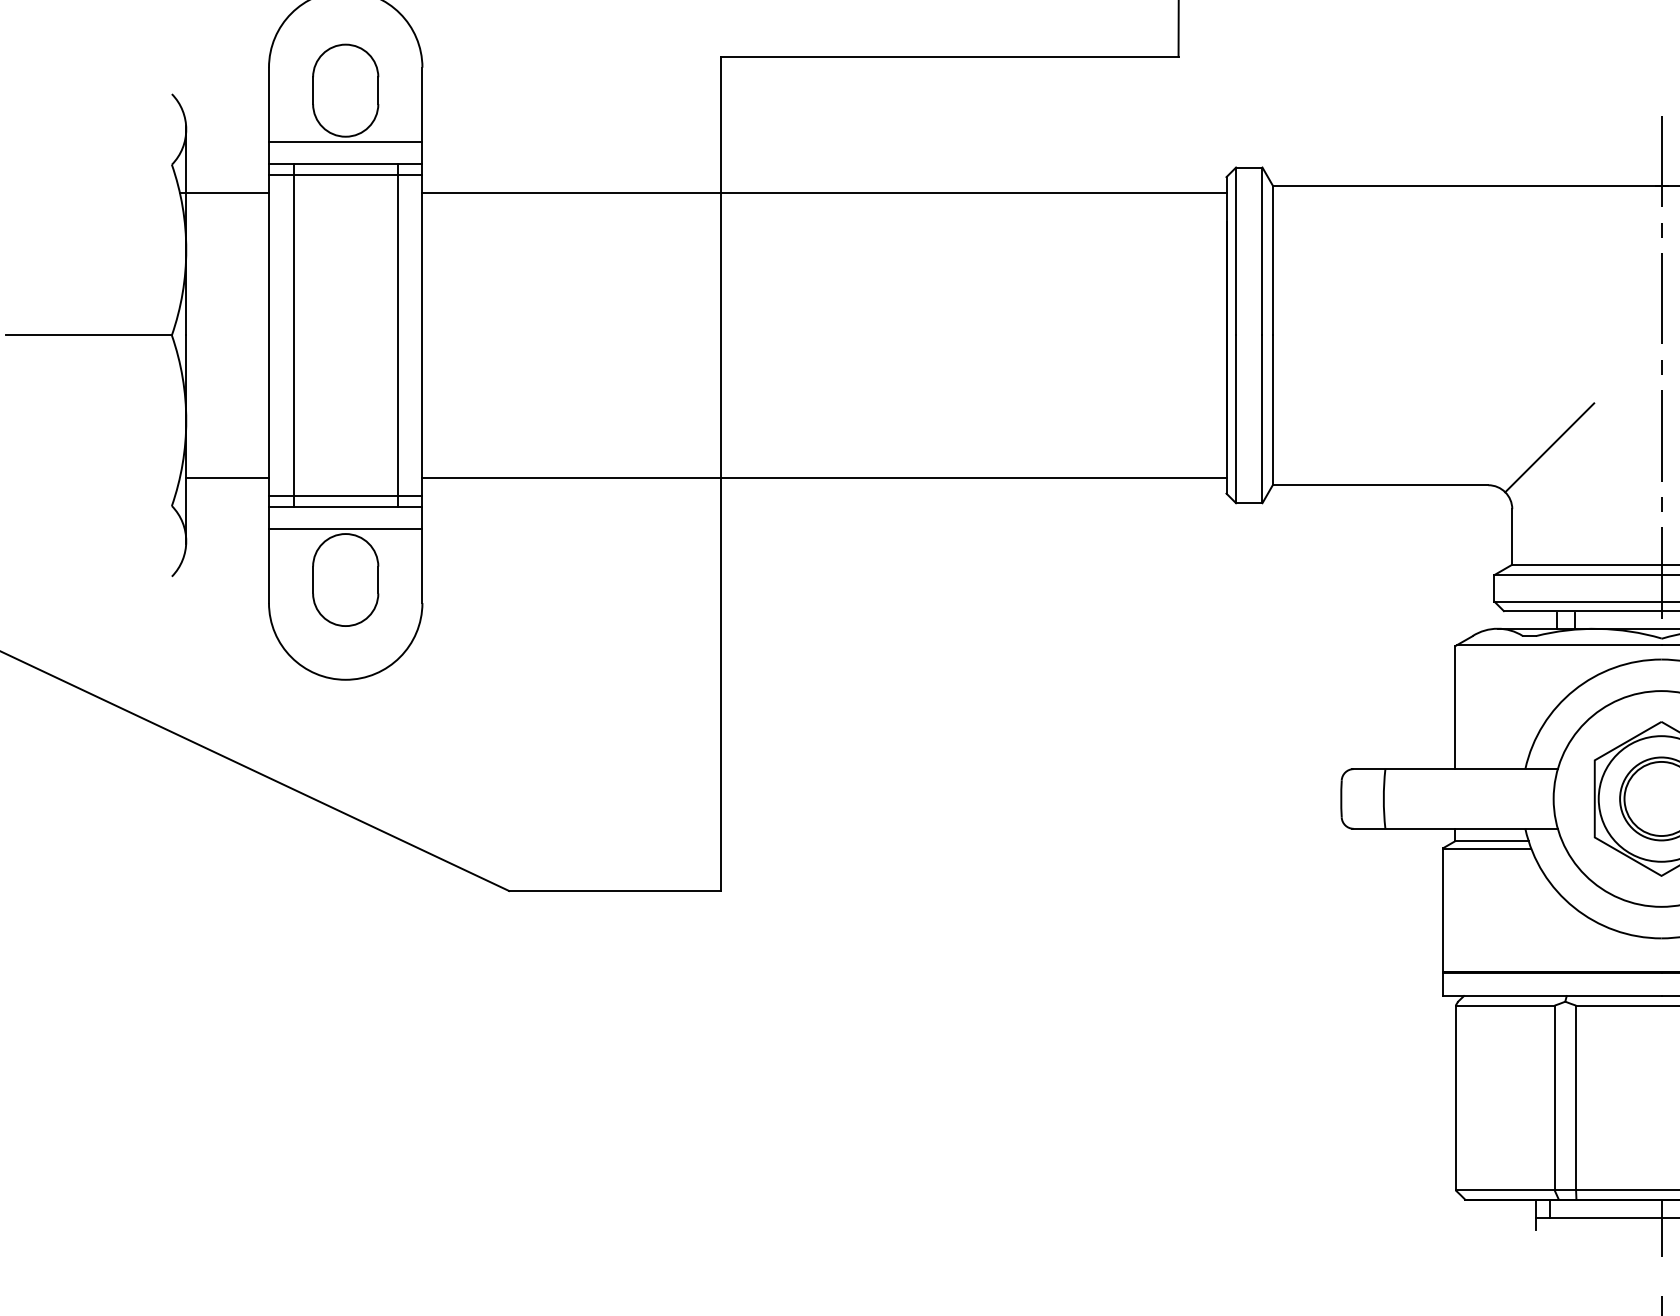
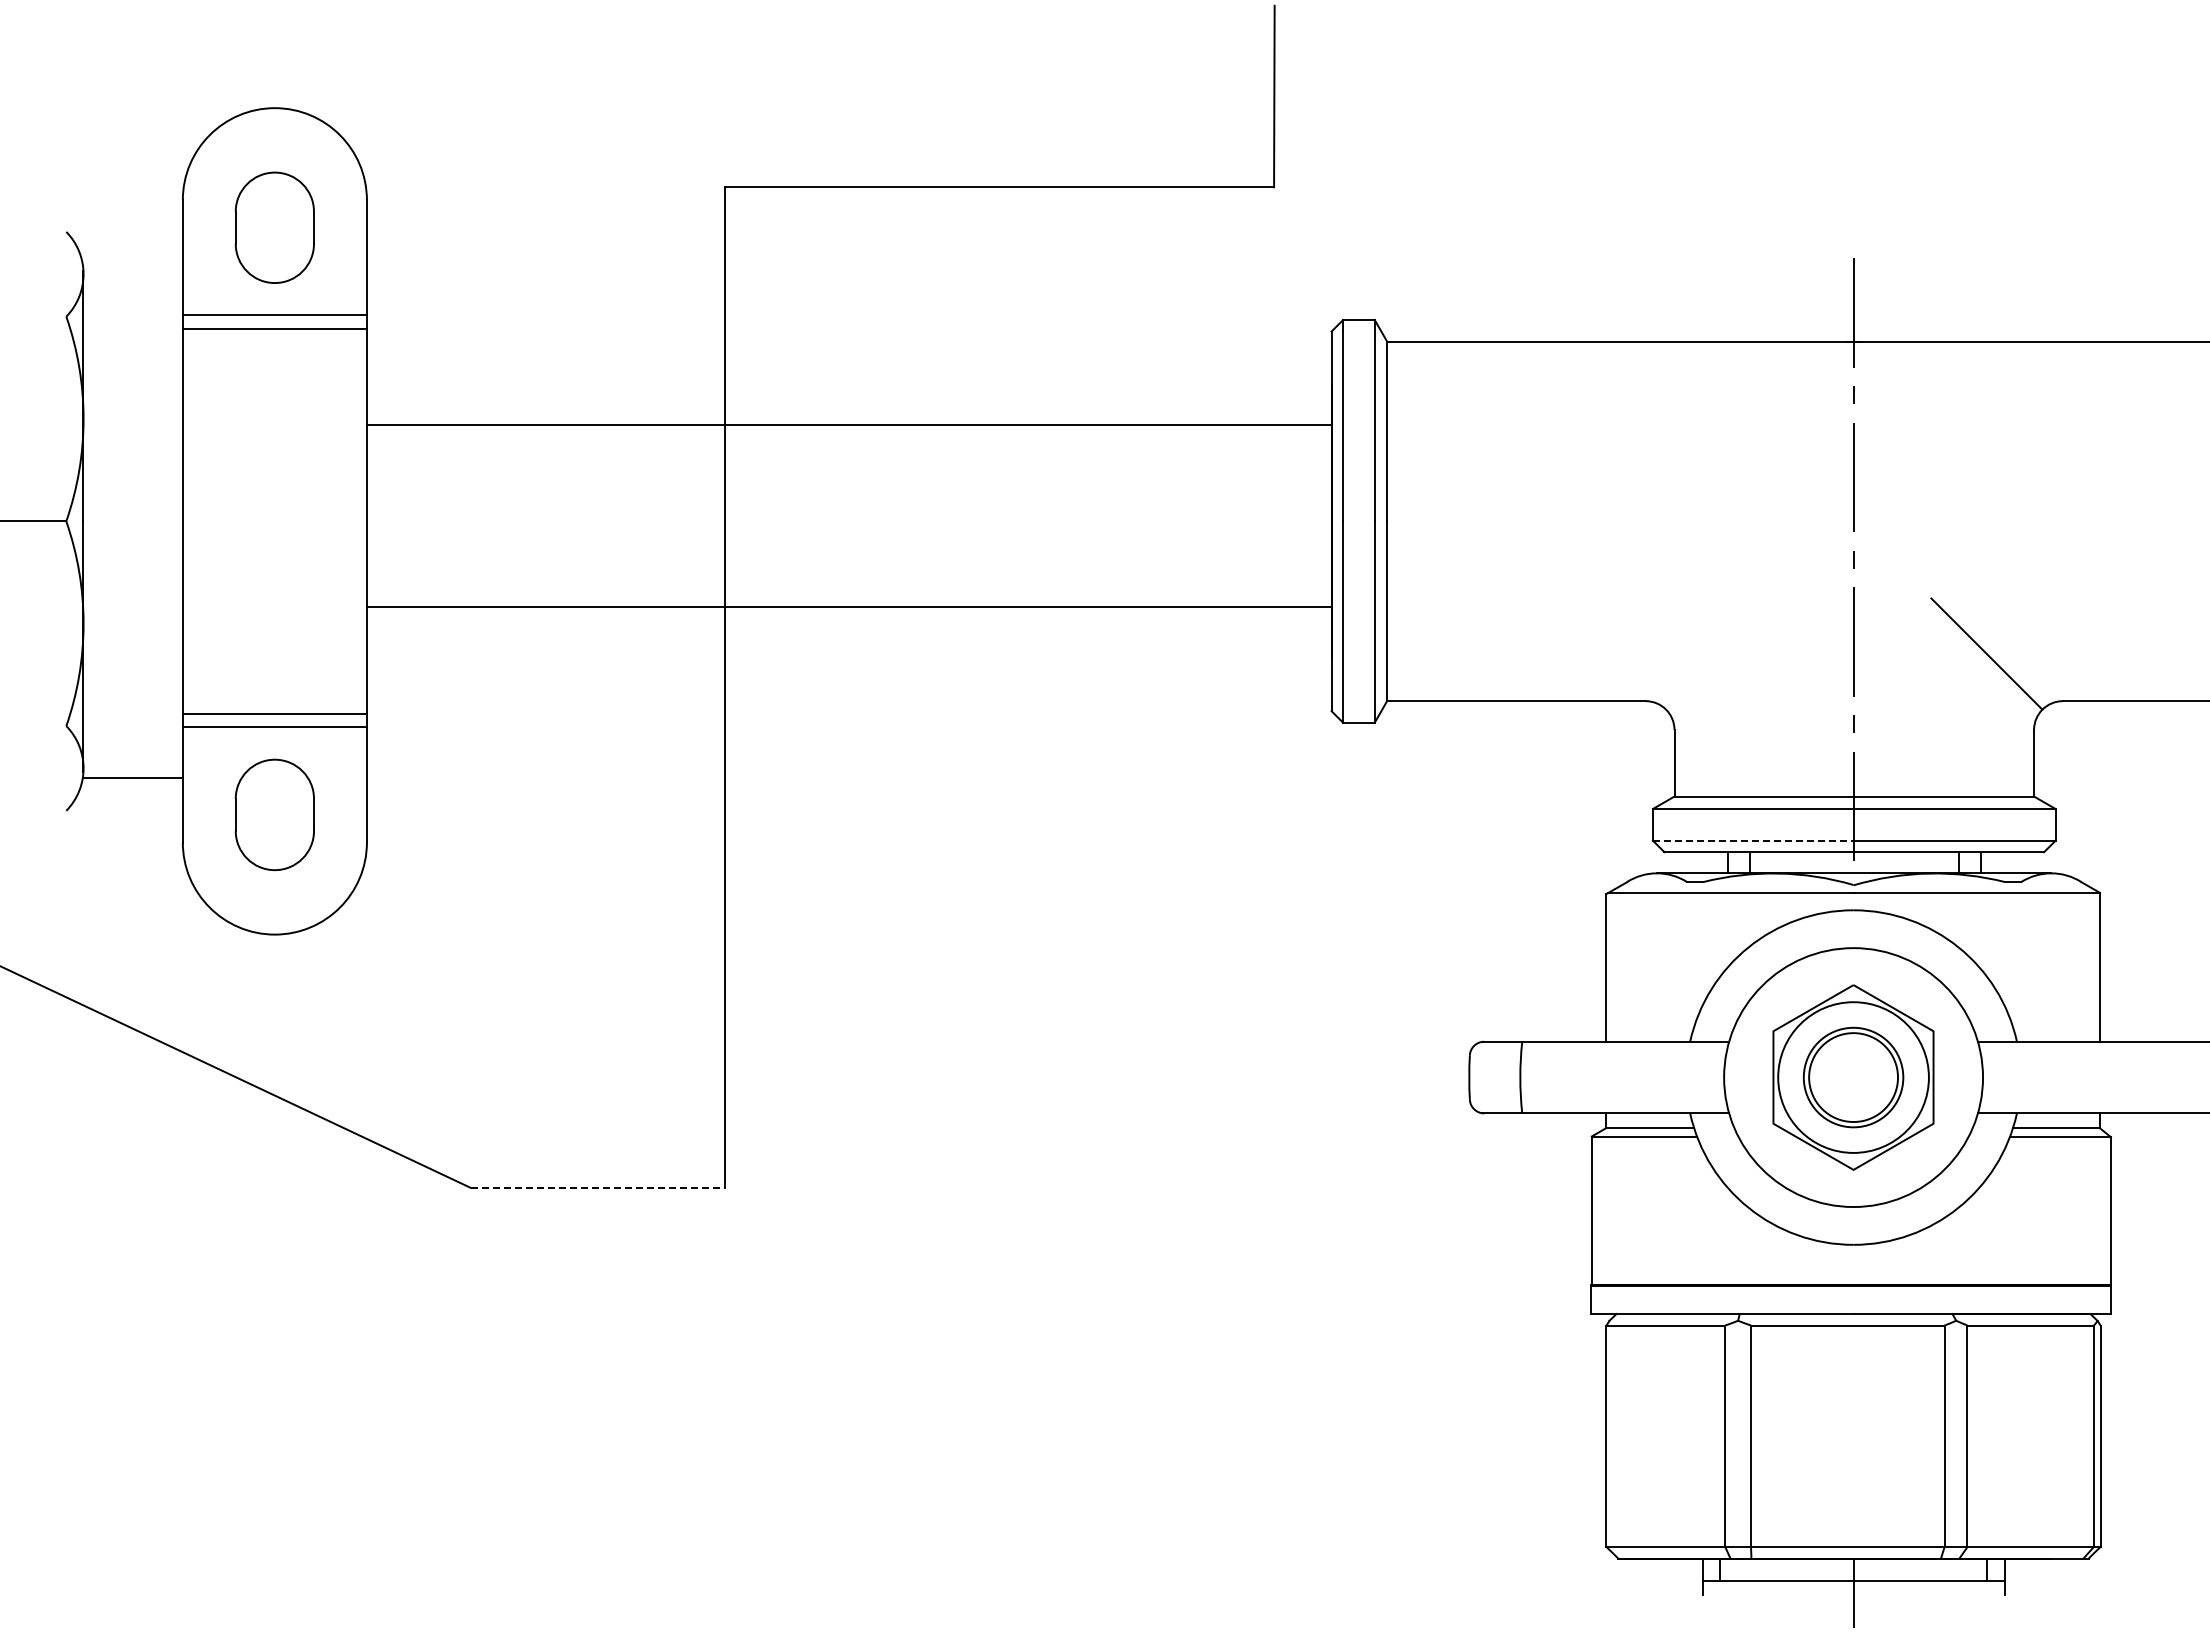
line: (345, 142) -> (274, 289), removed
line: (223, 192) -> (128, 350), removed
line: (823, 192) -> (848, 425), moved
line: (293, 335) -> (212, 521), removed
line: (397, 335) -> (337, 521), removed
line: (1549, 447) -> (1719, 655), removed
line: (227, 478) -> (132, 777), moved
line: (823, 478) -> (848, 606), moved
line: (345, 528) -> (274, 753), removed
line: (1578, 601) -> (1753, 840), solid -> dashed
line: (615, 891) -> (598, 1188), solid -> dashed

